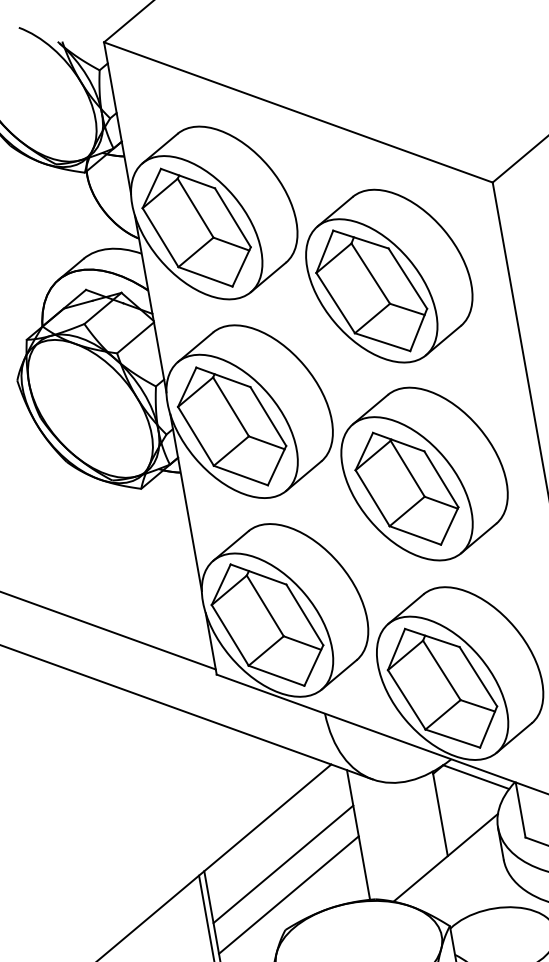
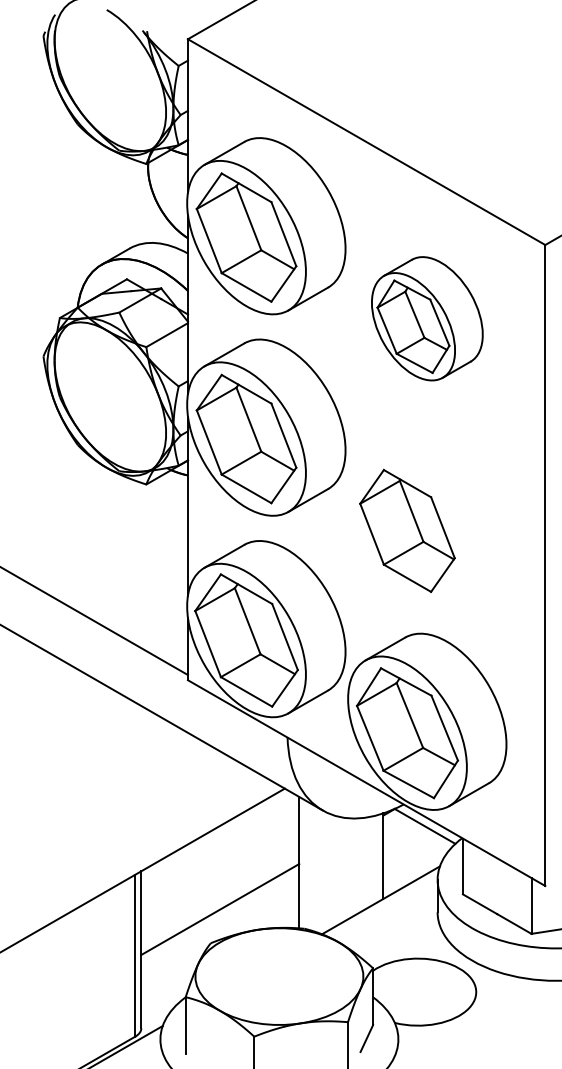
part: (389, 275) -> (427, 318), size x0.7
part: (424, 473) -> (427, 519), removed
line: (283, 863) -> (220, 877), removed

